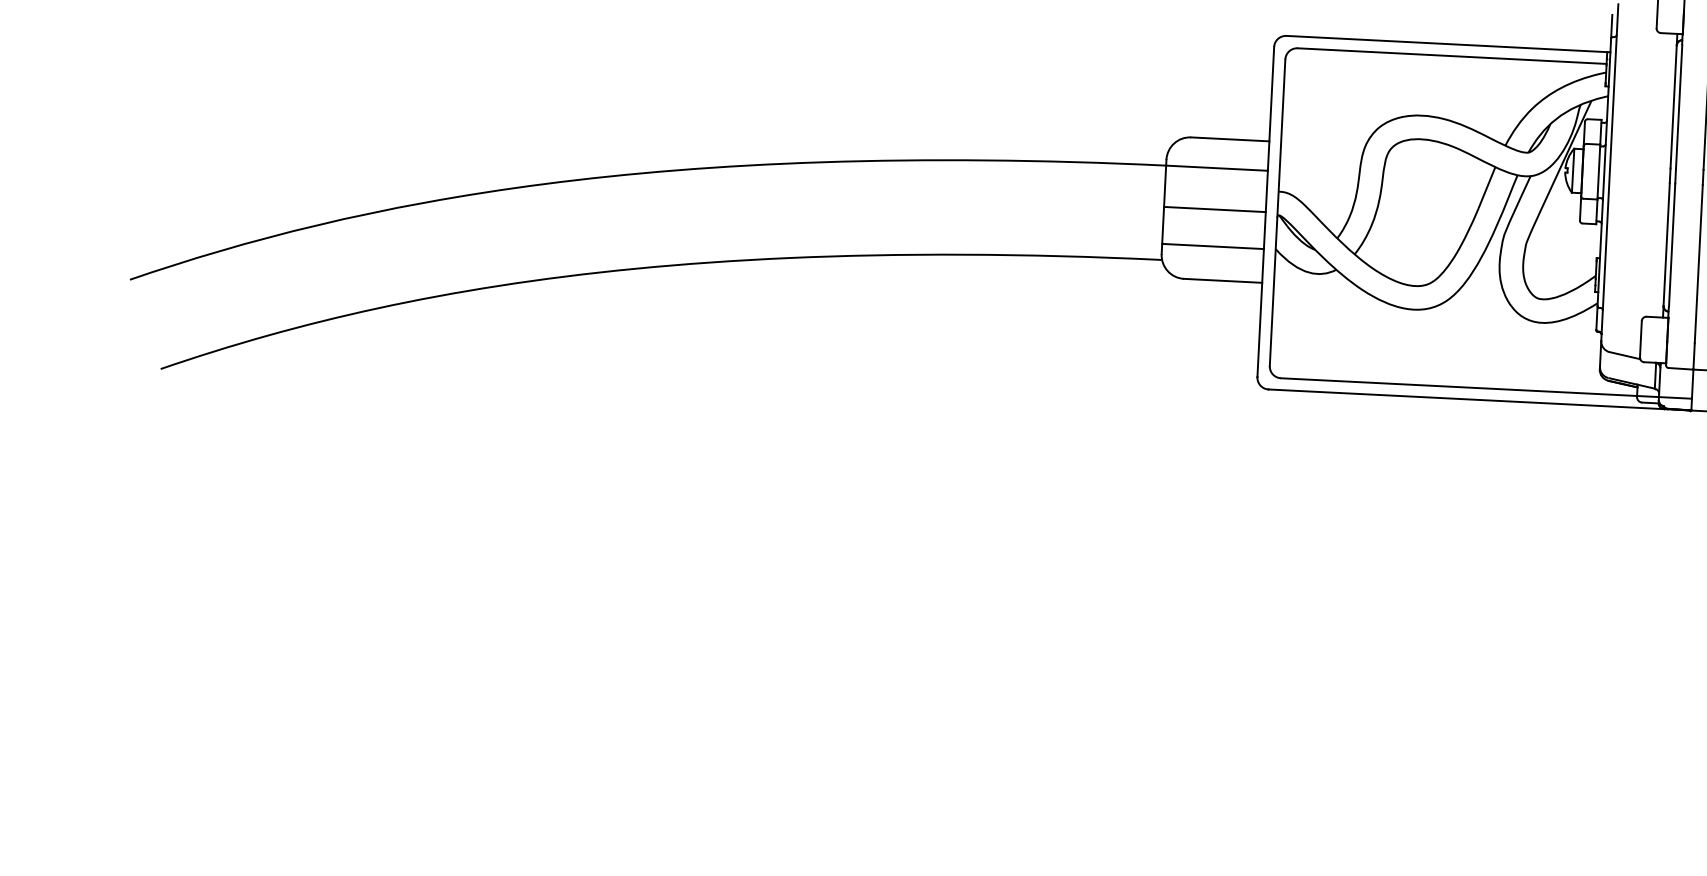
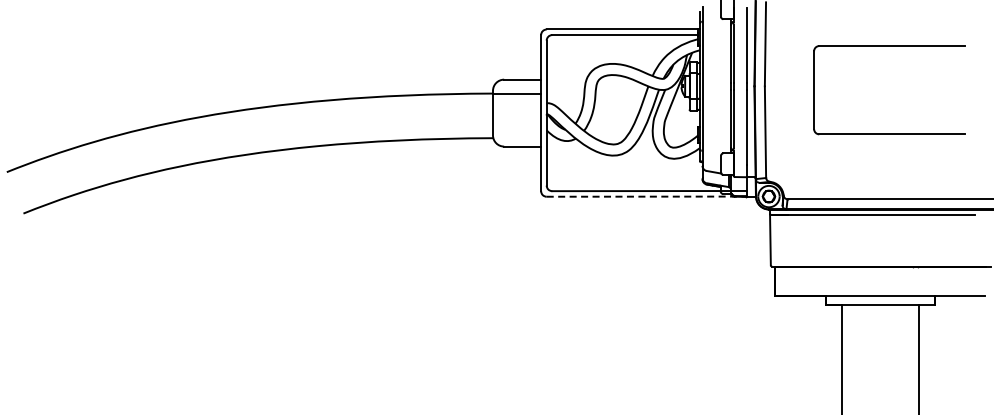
line: (1215, 210) -> (517, 113), removed
line: (1213, 246) -> (517, 130), removed
line: (1479, 399) -> (646, 196), solid -> dashed

